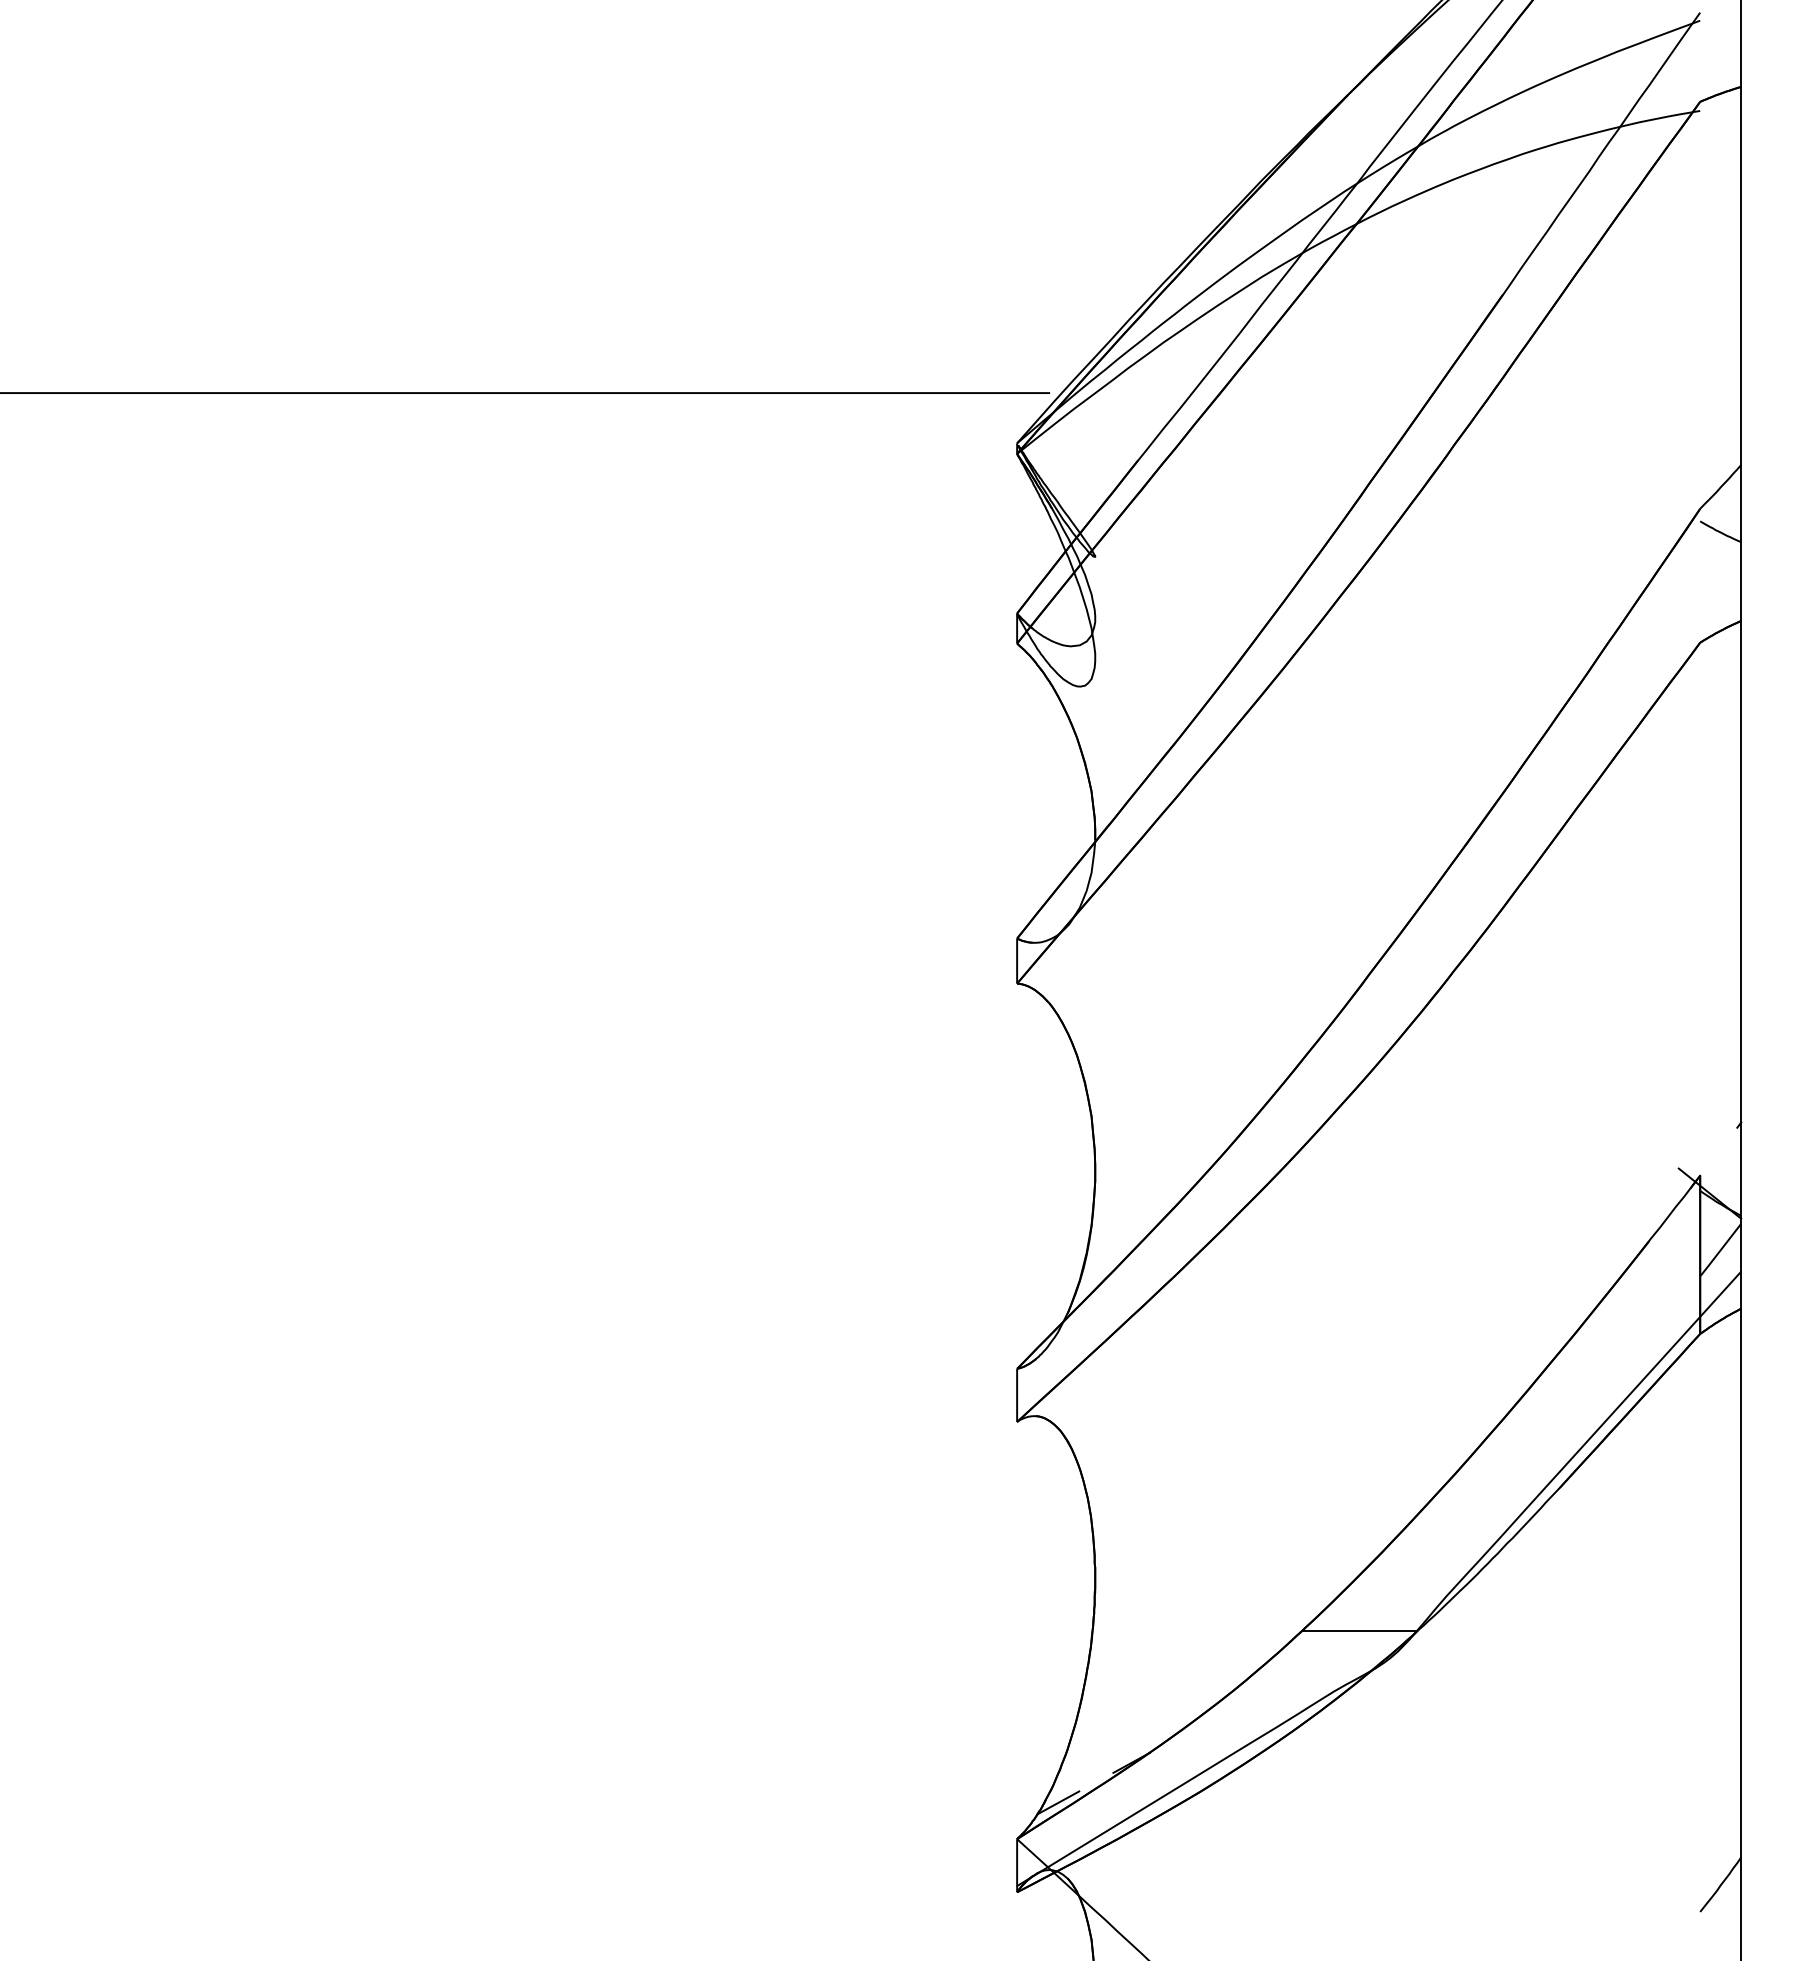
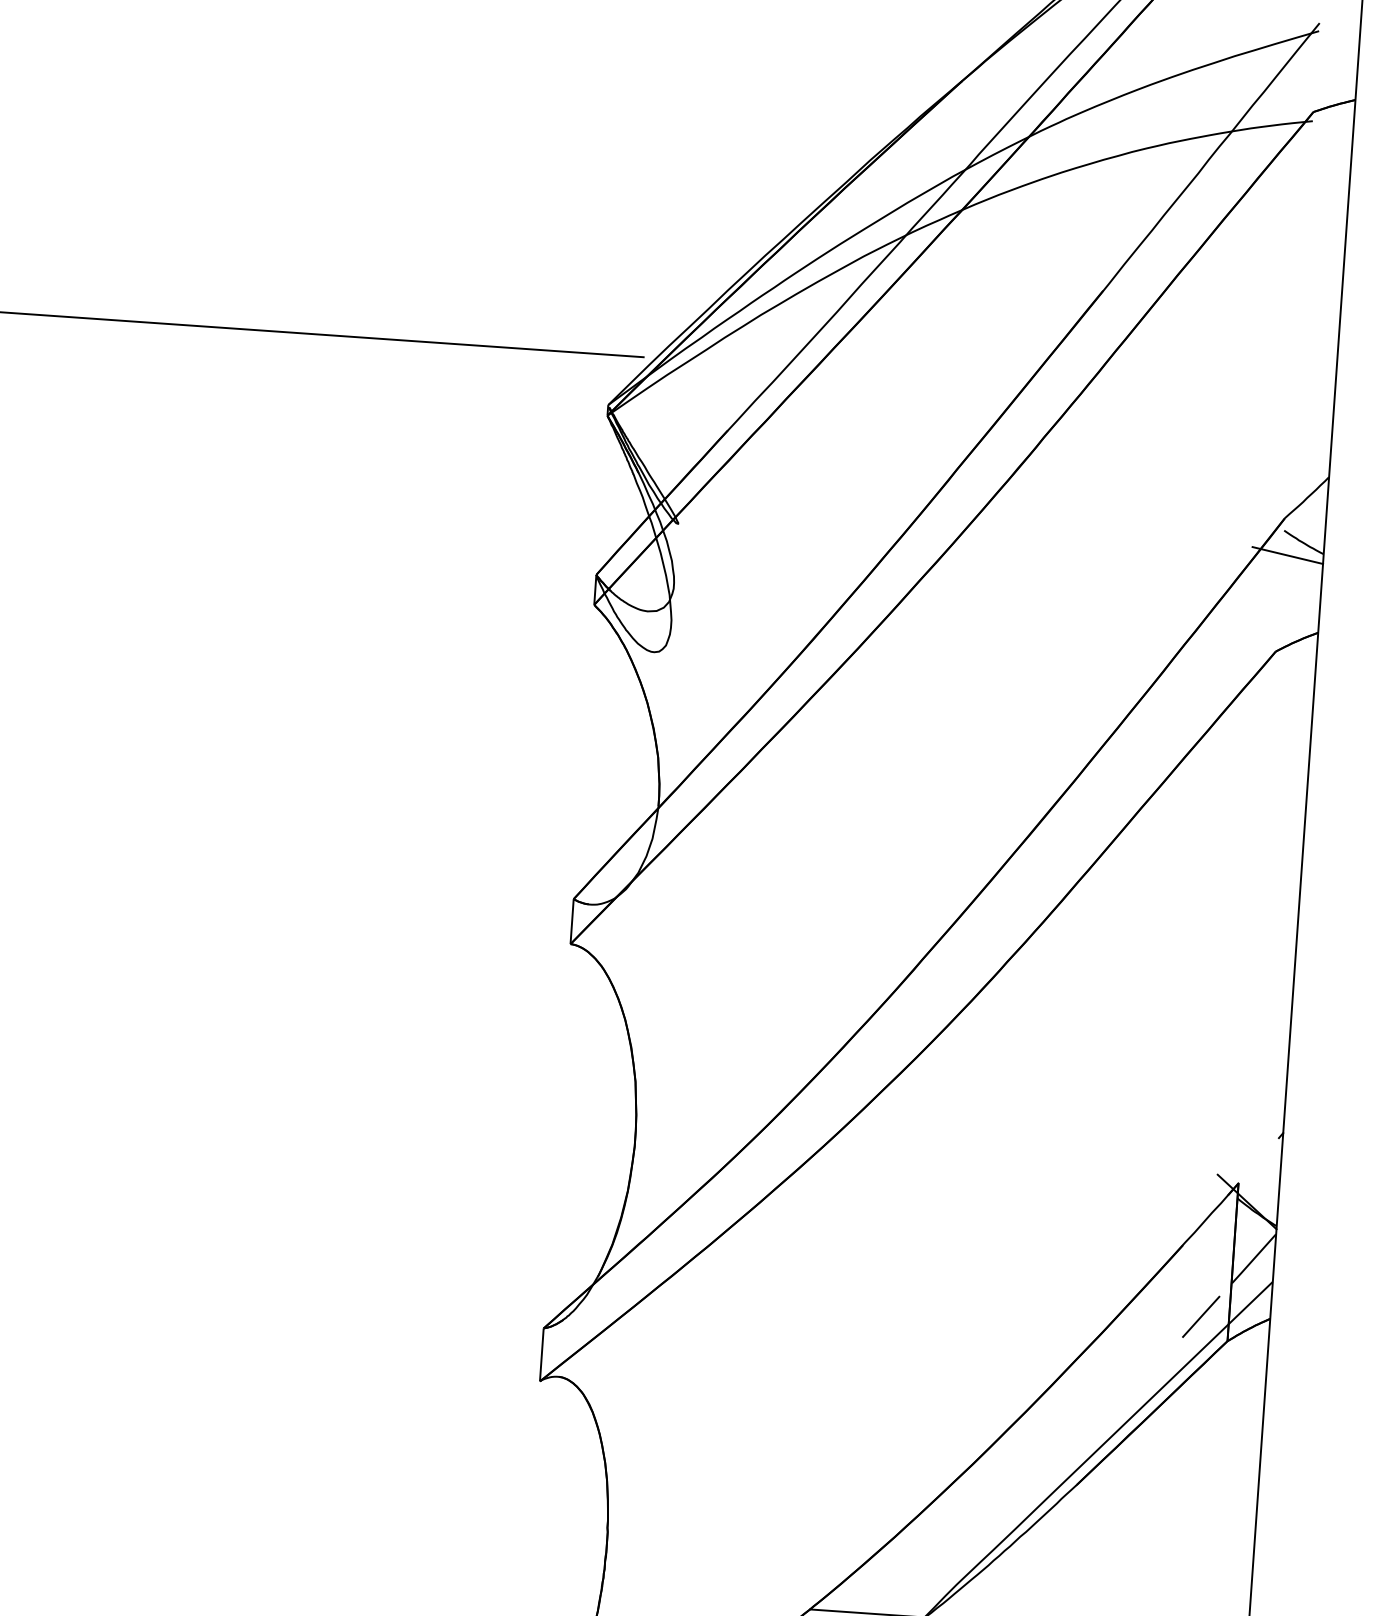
line: (1705, 545) -> (1287, 555), added
line: (1671, 1311) -> (1200, 1316), added

